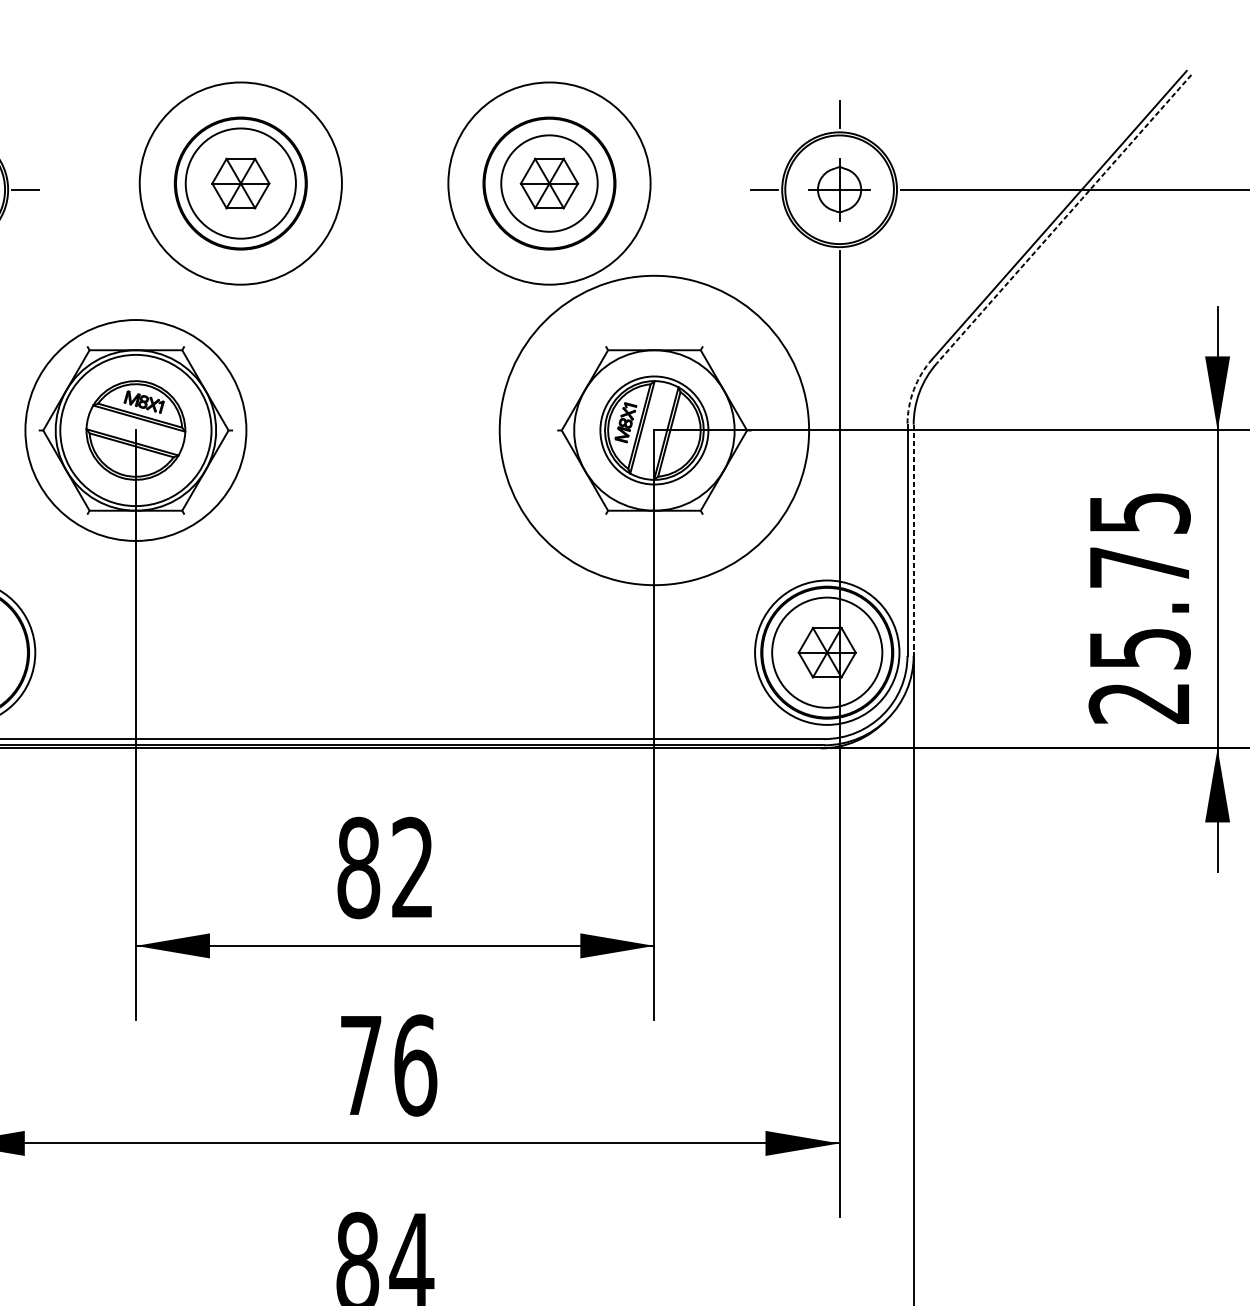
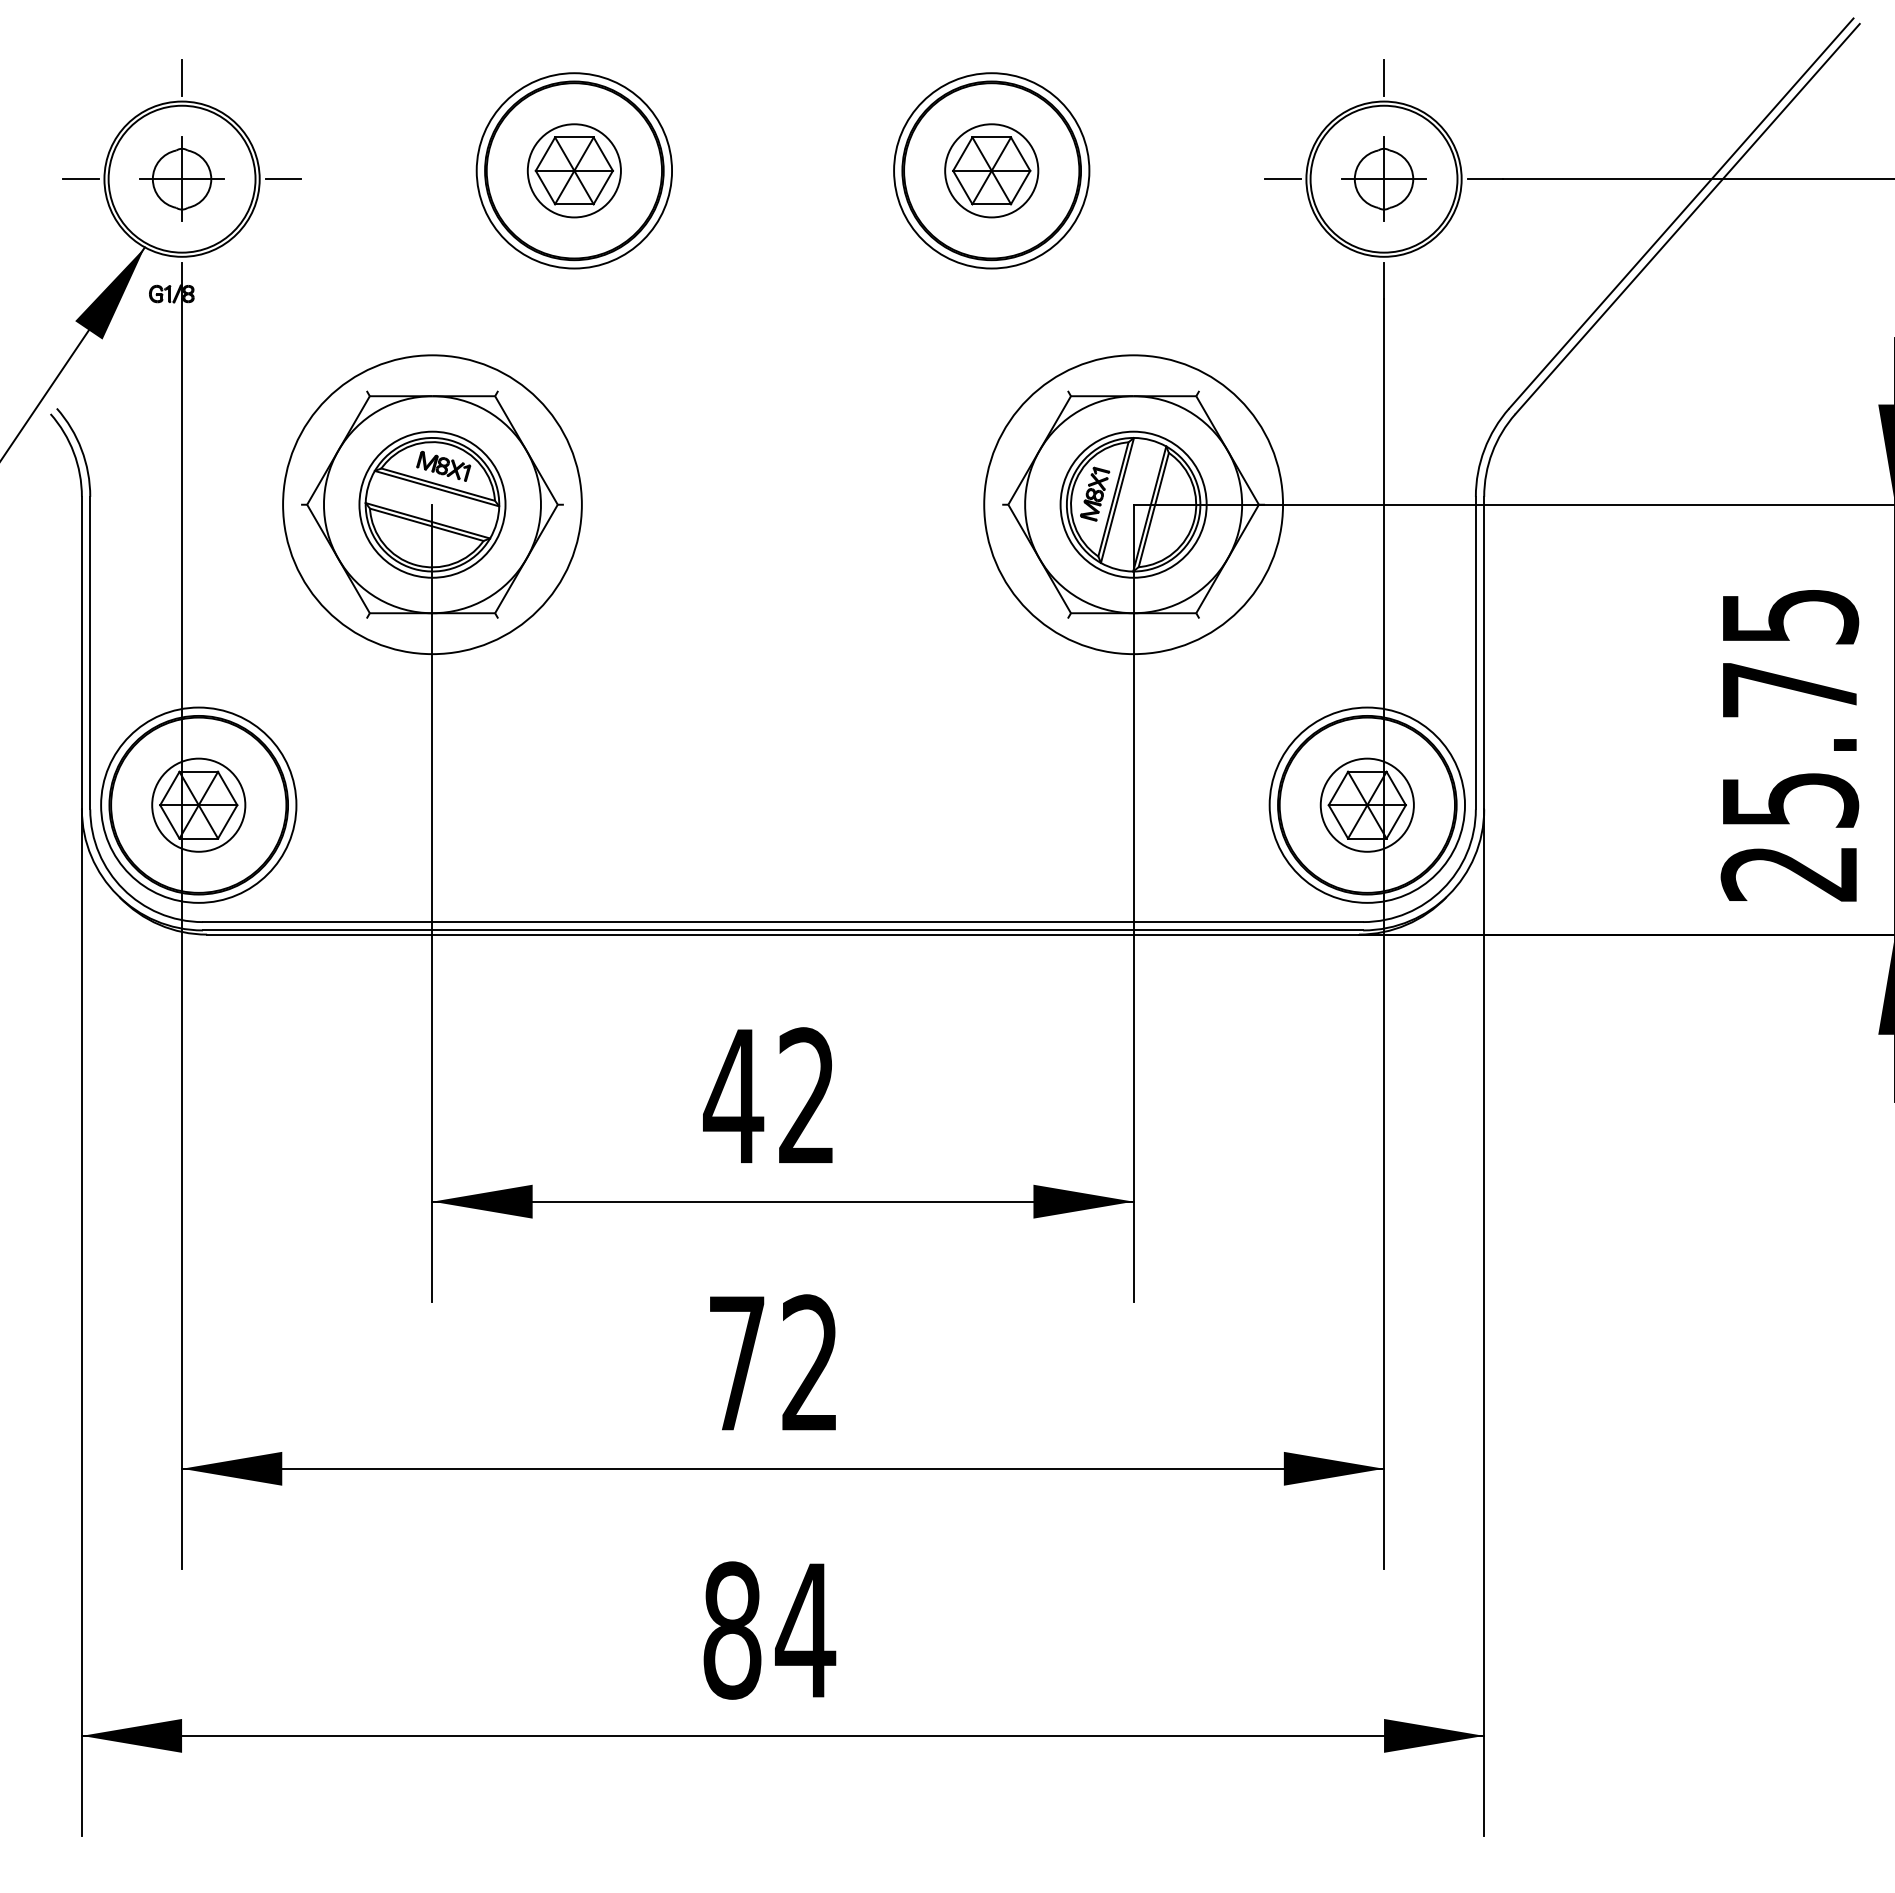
circle: (240, 183) -> (573, 170), size x0.62
circle: (240, 183) -> (574, 170), size x0.71
circle: (549, 183) -> (991, 170), size x0.71
circle: (549, 183) -> (991, 170), size x0.71
line: (1064, 219) -> (1687, 219), dashed -> solid
arc: (913, 389) -> (1484, 449), dashed -> solid
circle: (135, 430) -> (432, 504), size x0.71
circle: (654, 430) -> (1133, 504), size x0.71
line: (913, 540) -> (1484, 653), dashed -> solid
circle: (826, 652) -> (1366, 804), size x0.62
text: (358, 868) -> (733, 1096), 82 -> 42
text: (416, 1065) -> (811, 1363), 76 -> 72

